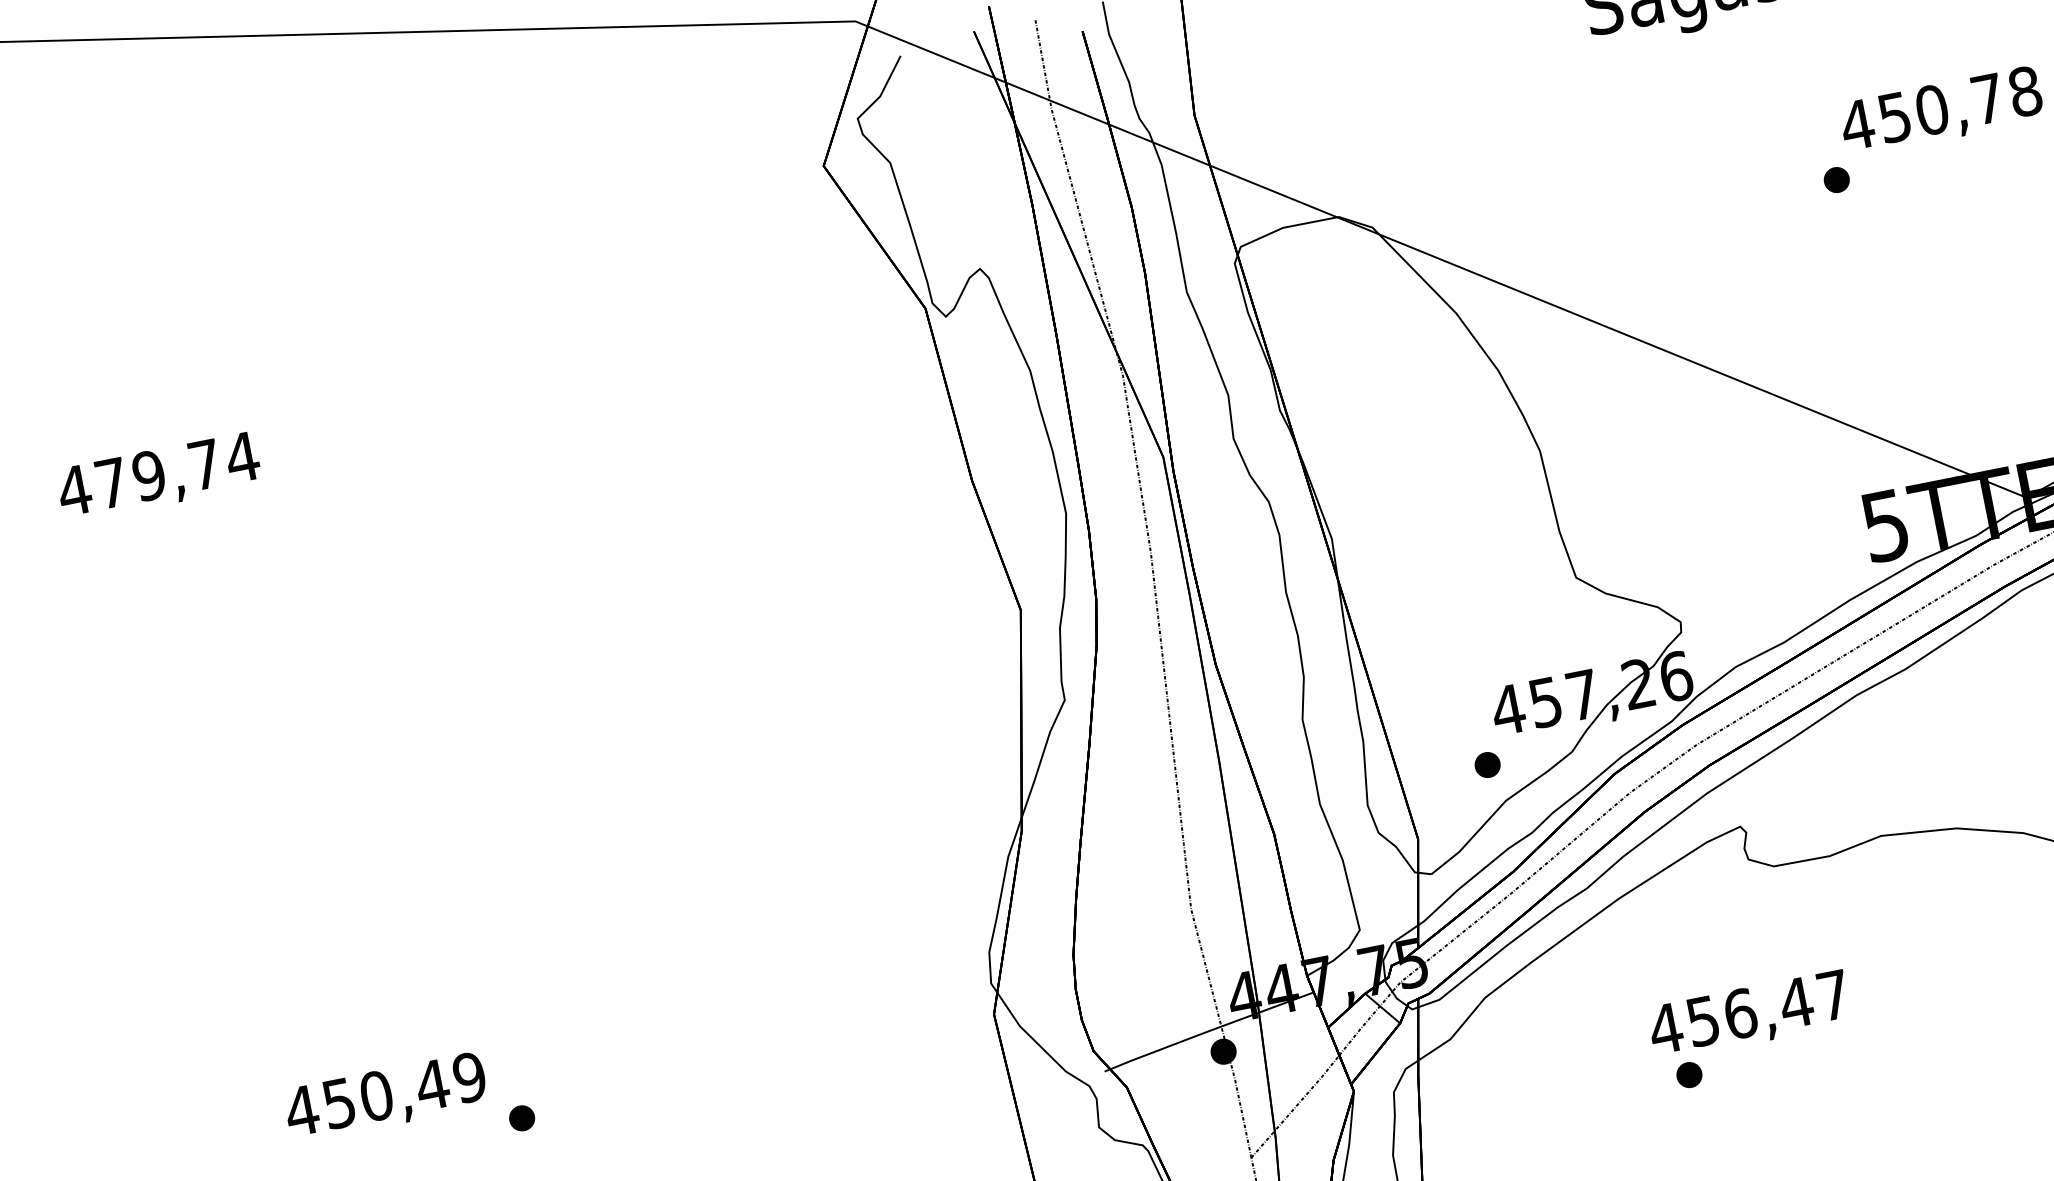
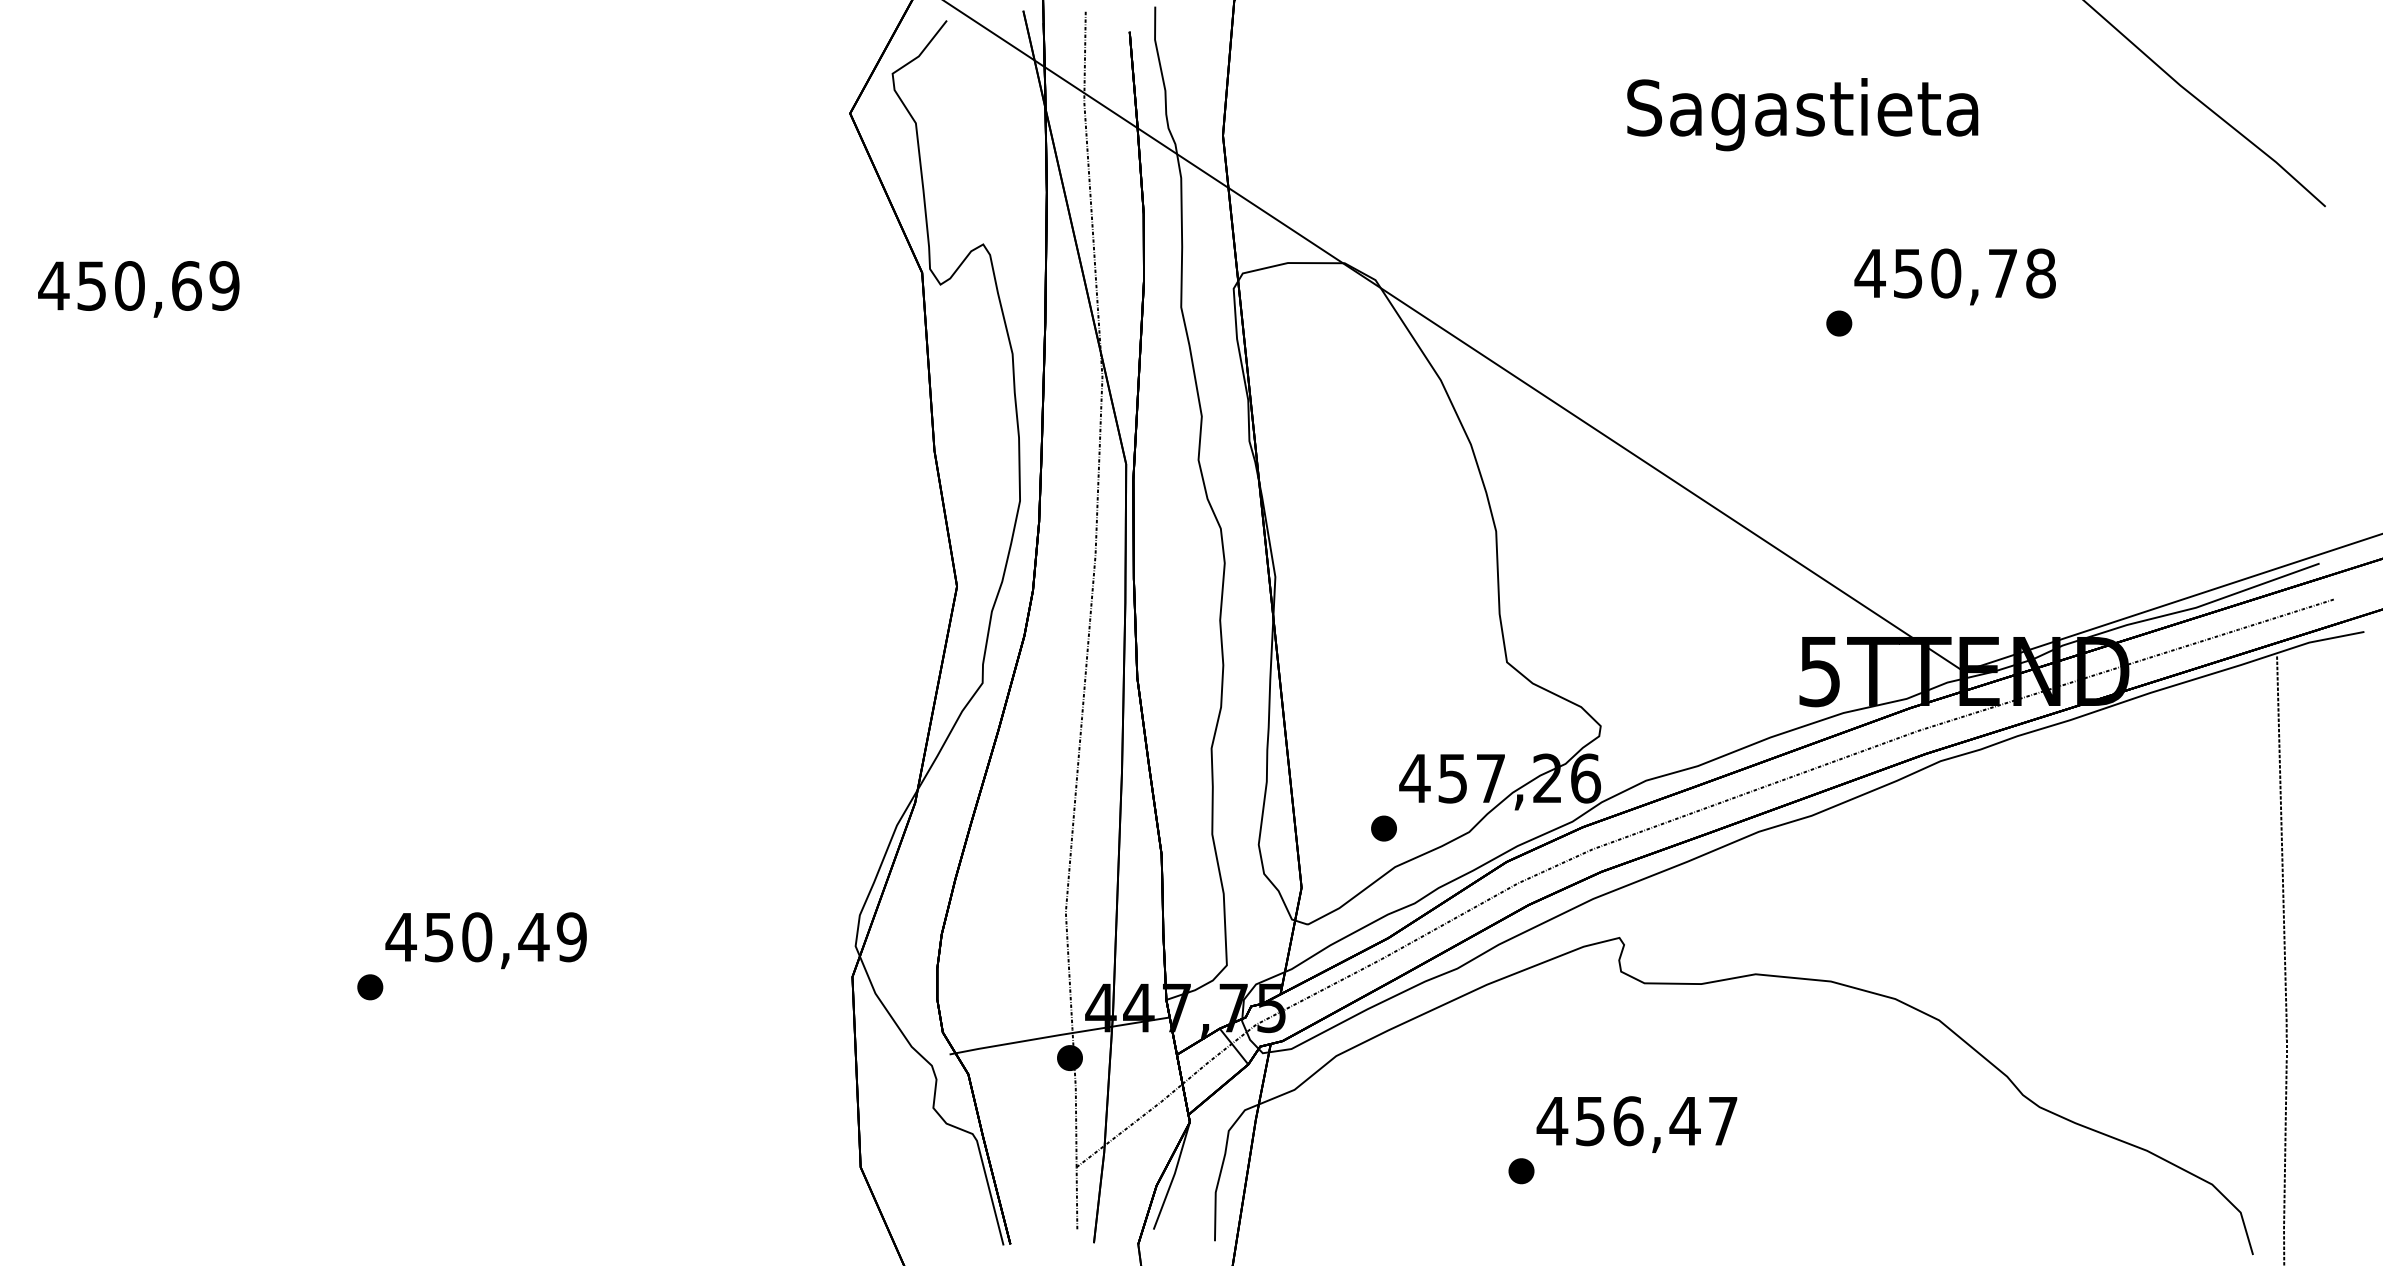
text: (177, 469) -> (158, 285), 479,74 -> 450,69
text: (1749, 1015) -> (1636, 1124), moved
text: (385, 1097) -> (485, 940), moved

